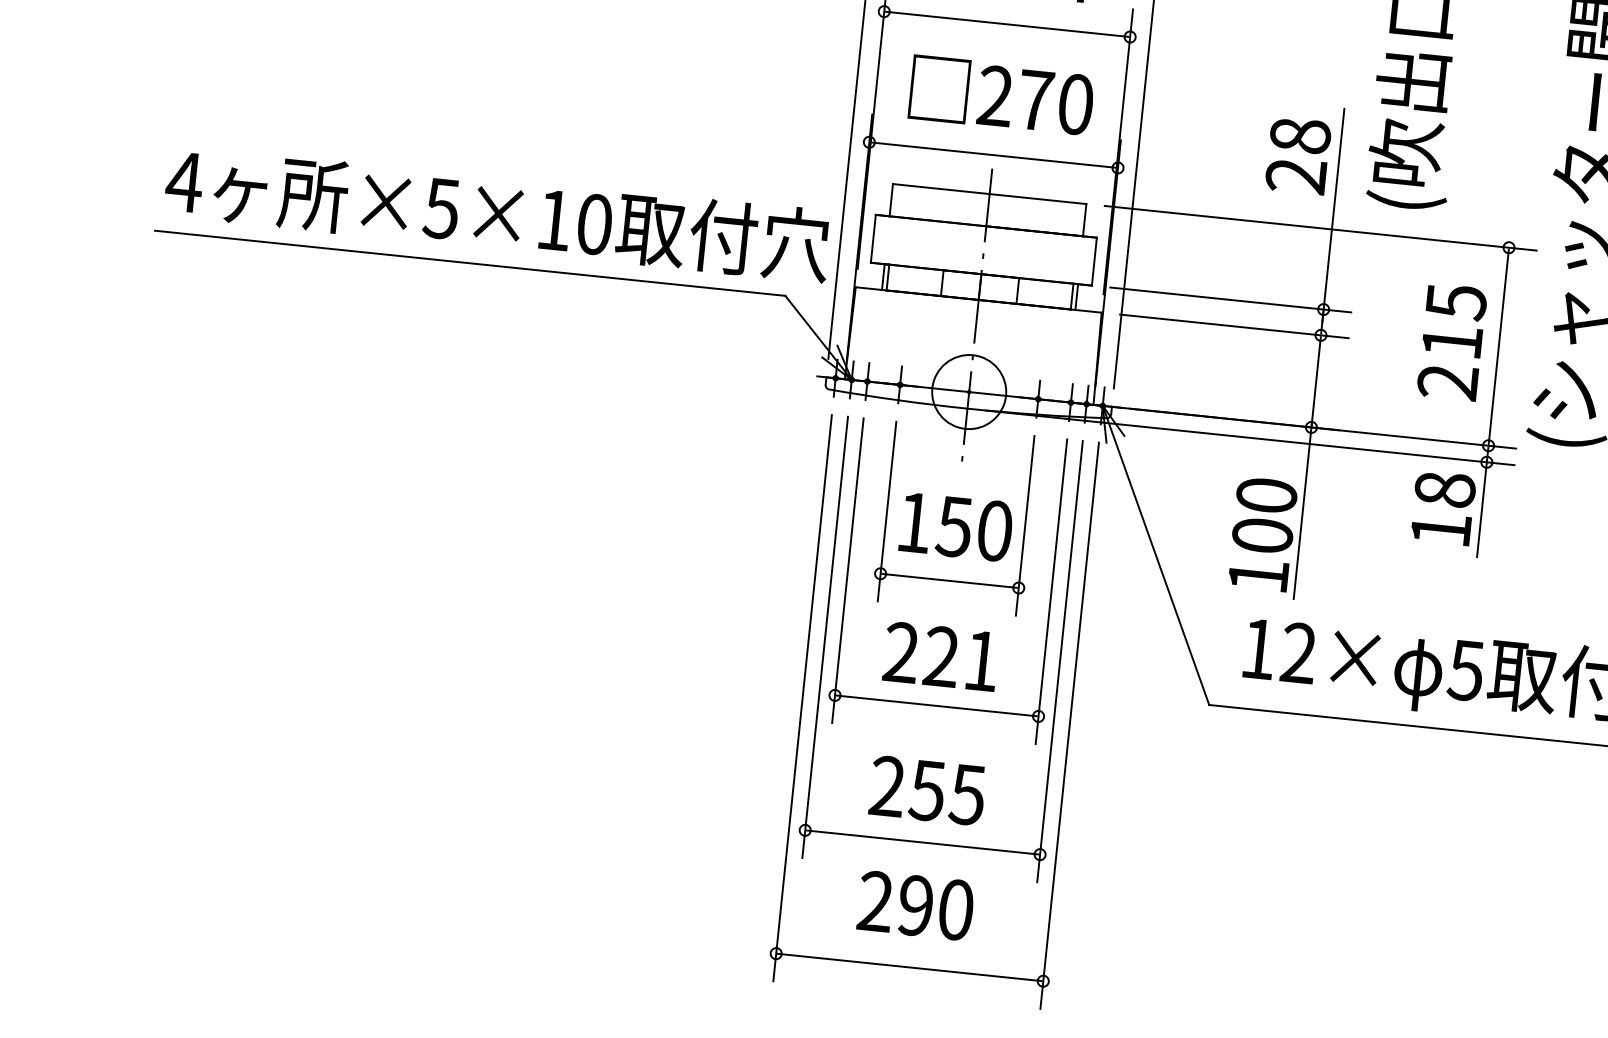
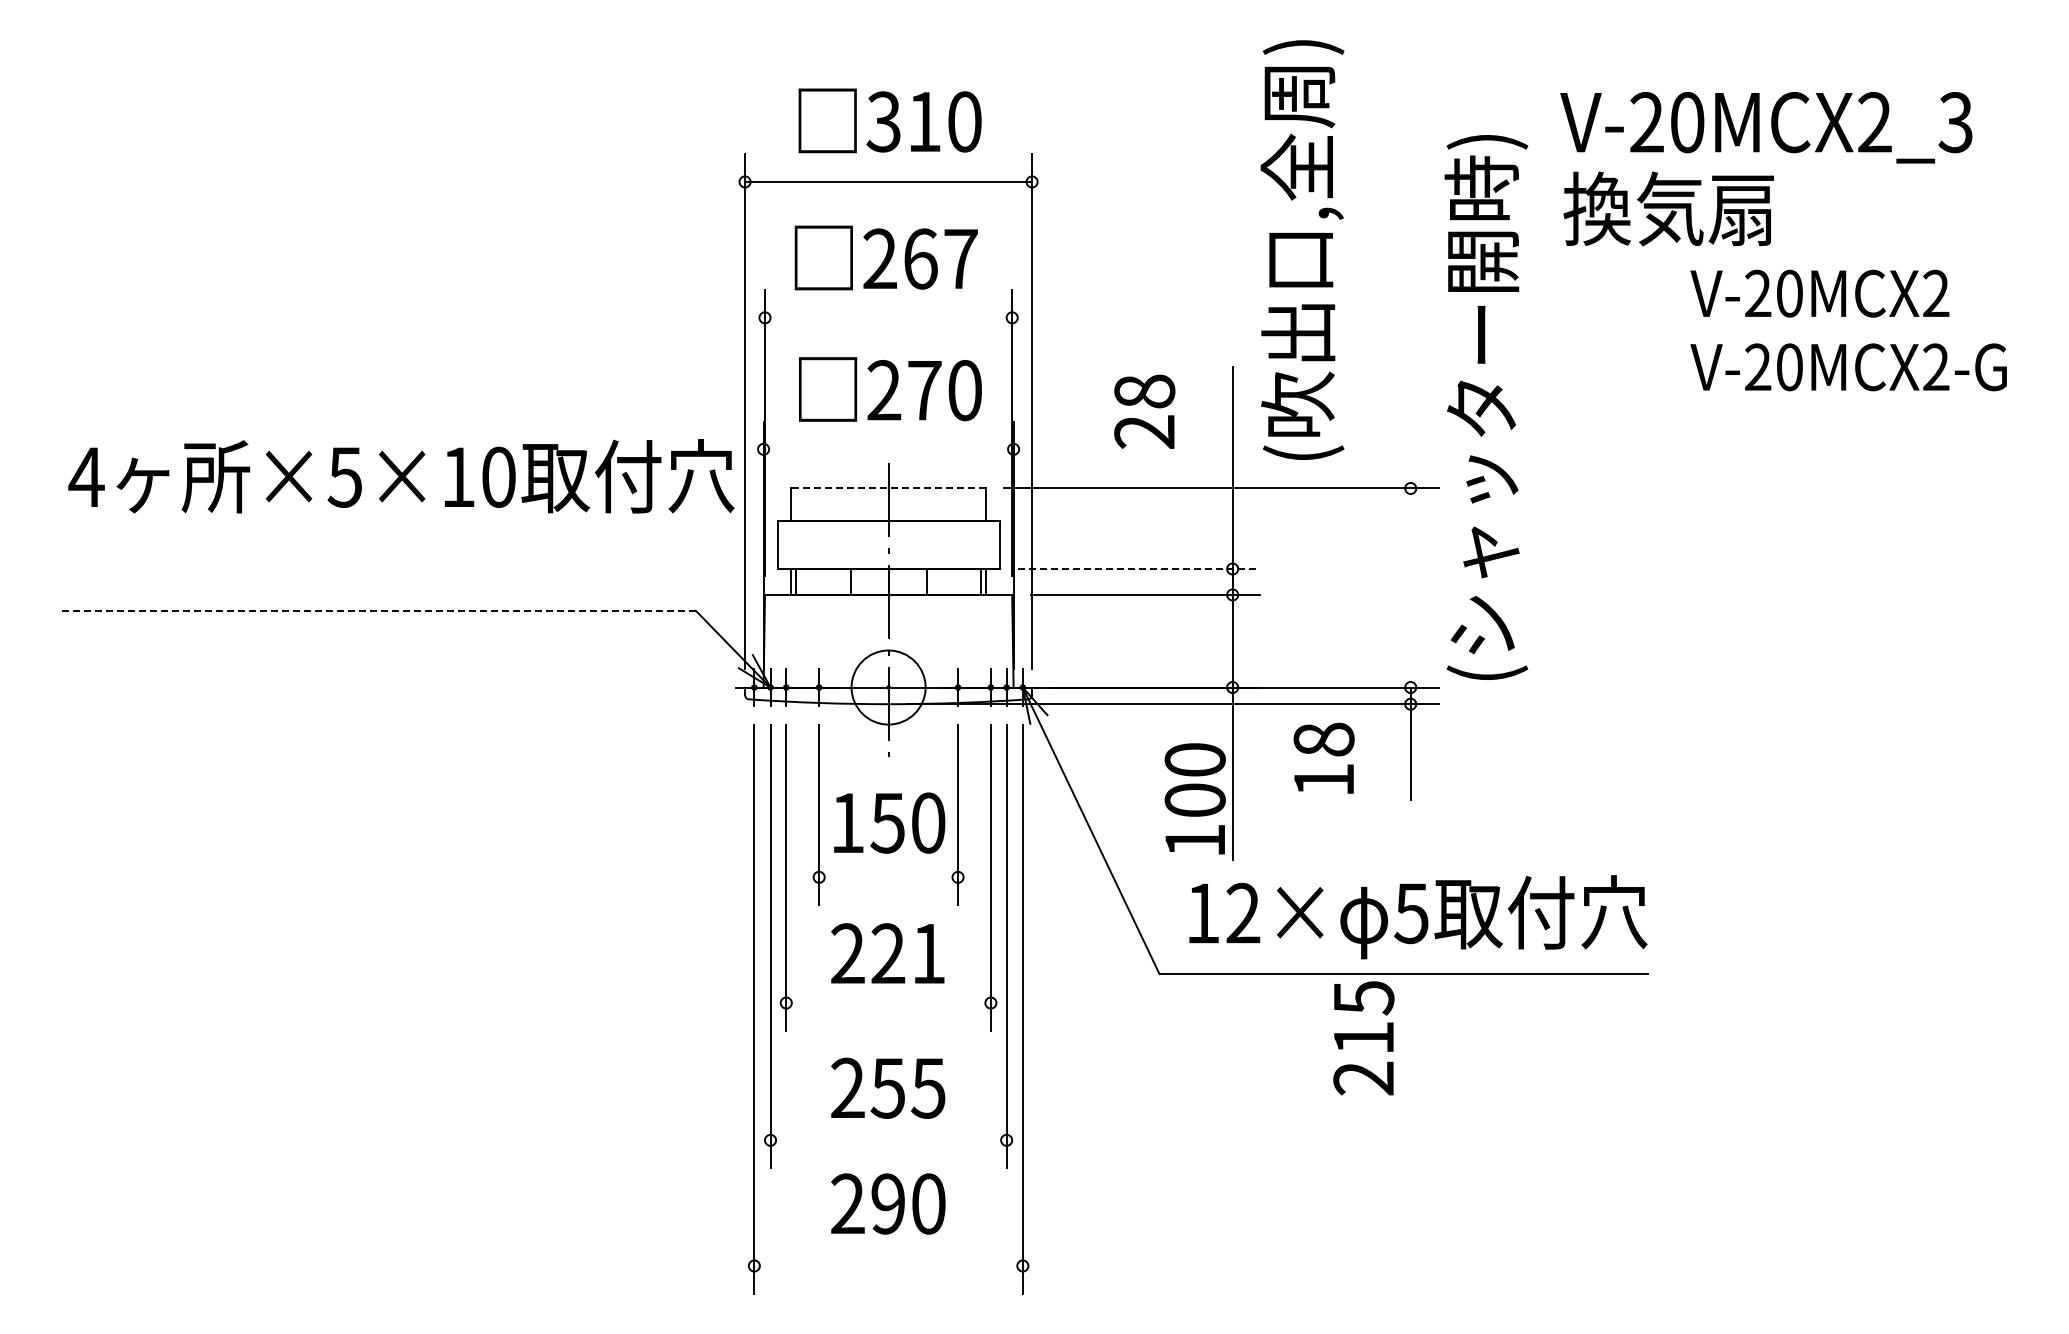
line: (1007, 23) -> (888, 317), removed
line: (993, 155) -> (888, 449), removed
text: (1298, 155) -> (1144, 411), moved
line: (989, 194) -> (888, 488), solid -> dashed
text: (497, 213) -> (401, 476), moved
line: (469, 263) -> (378, 610), solid -> dashed
line: (1230, 300) -> (1139, 569), solid -> dashed
text: (1451, 342) -> (1363, 1038), moved
line: (1498, 346) -> (1410, 587), removed
text: (1442, 507) -> (1323, 757), moved
line: (949, 581) -> (888, 877), removed
line: (936, 706) -> (888, 1003), removed
line: (922, 842) -> (888, 1140), removed
line: (909, 966) -> (888, 1265), removed

